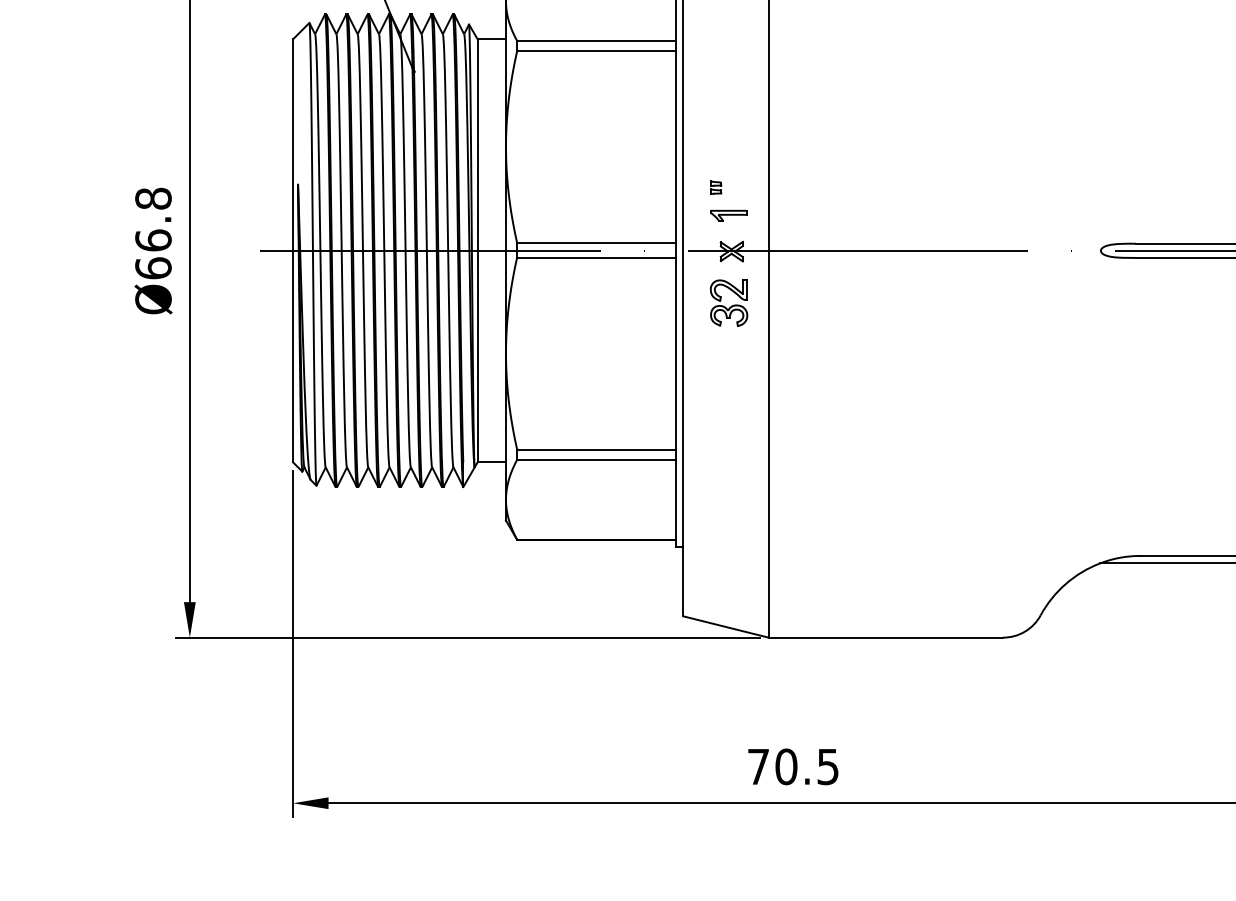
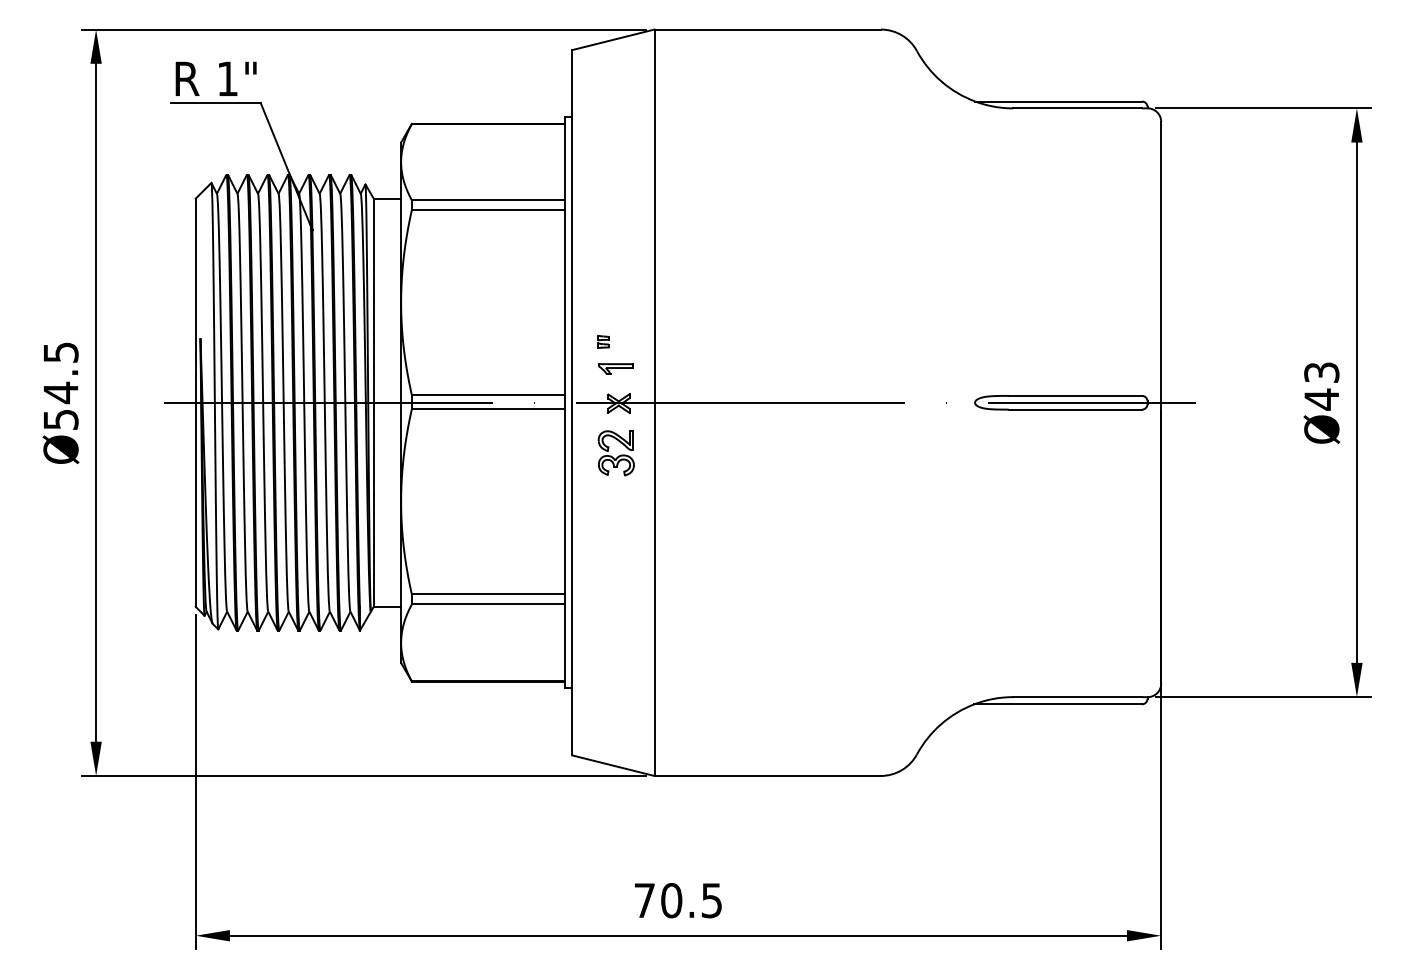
text: (152, 233) -> (60, 386), Ø66.8 -> Ø54.5

